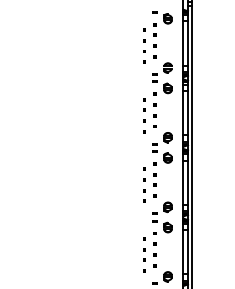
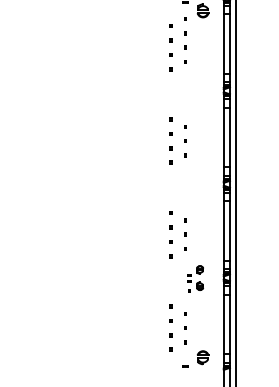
part: (162, 78) -> (195, 91), removed
part: (162, 148) -> (195, 185), removed
part: (162, 217) -> (195, 277), size x0.6

